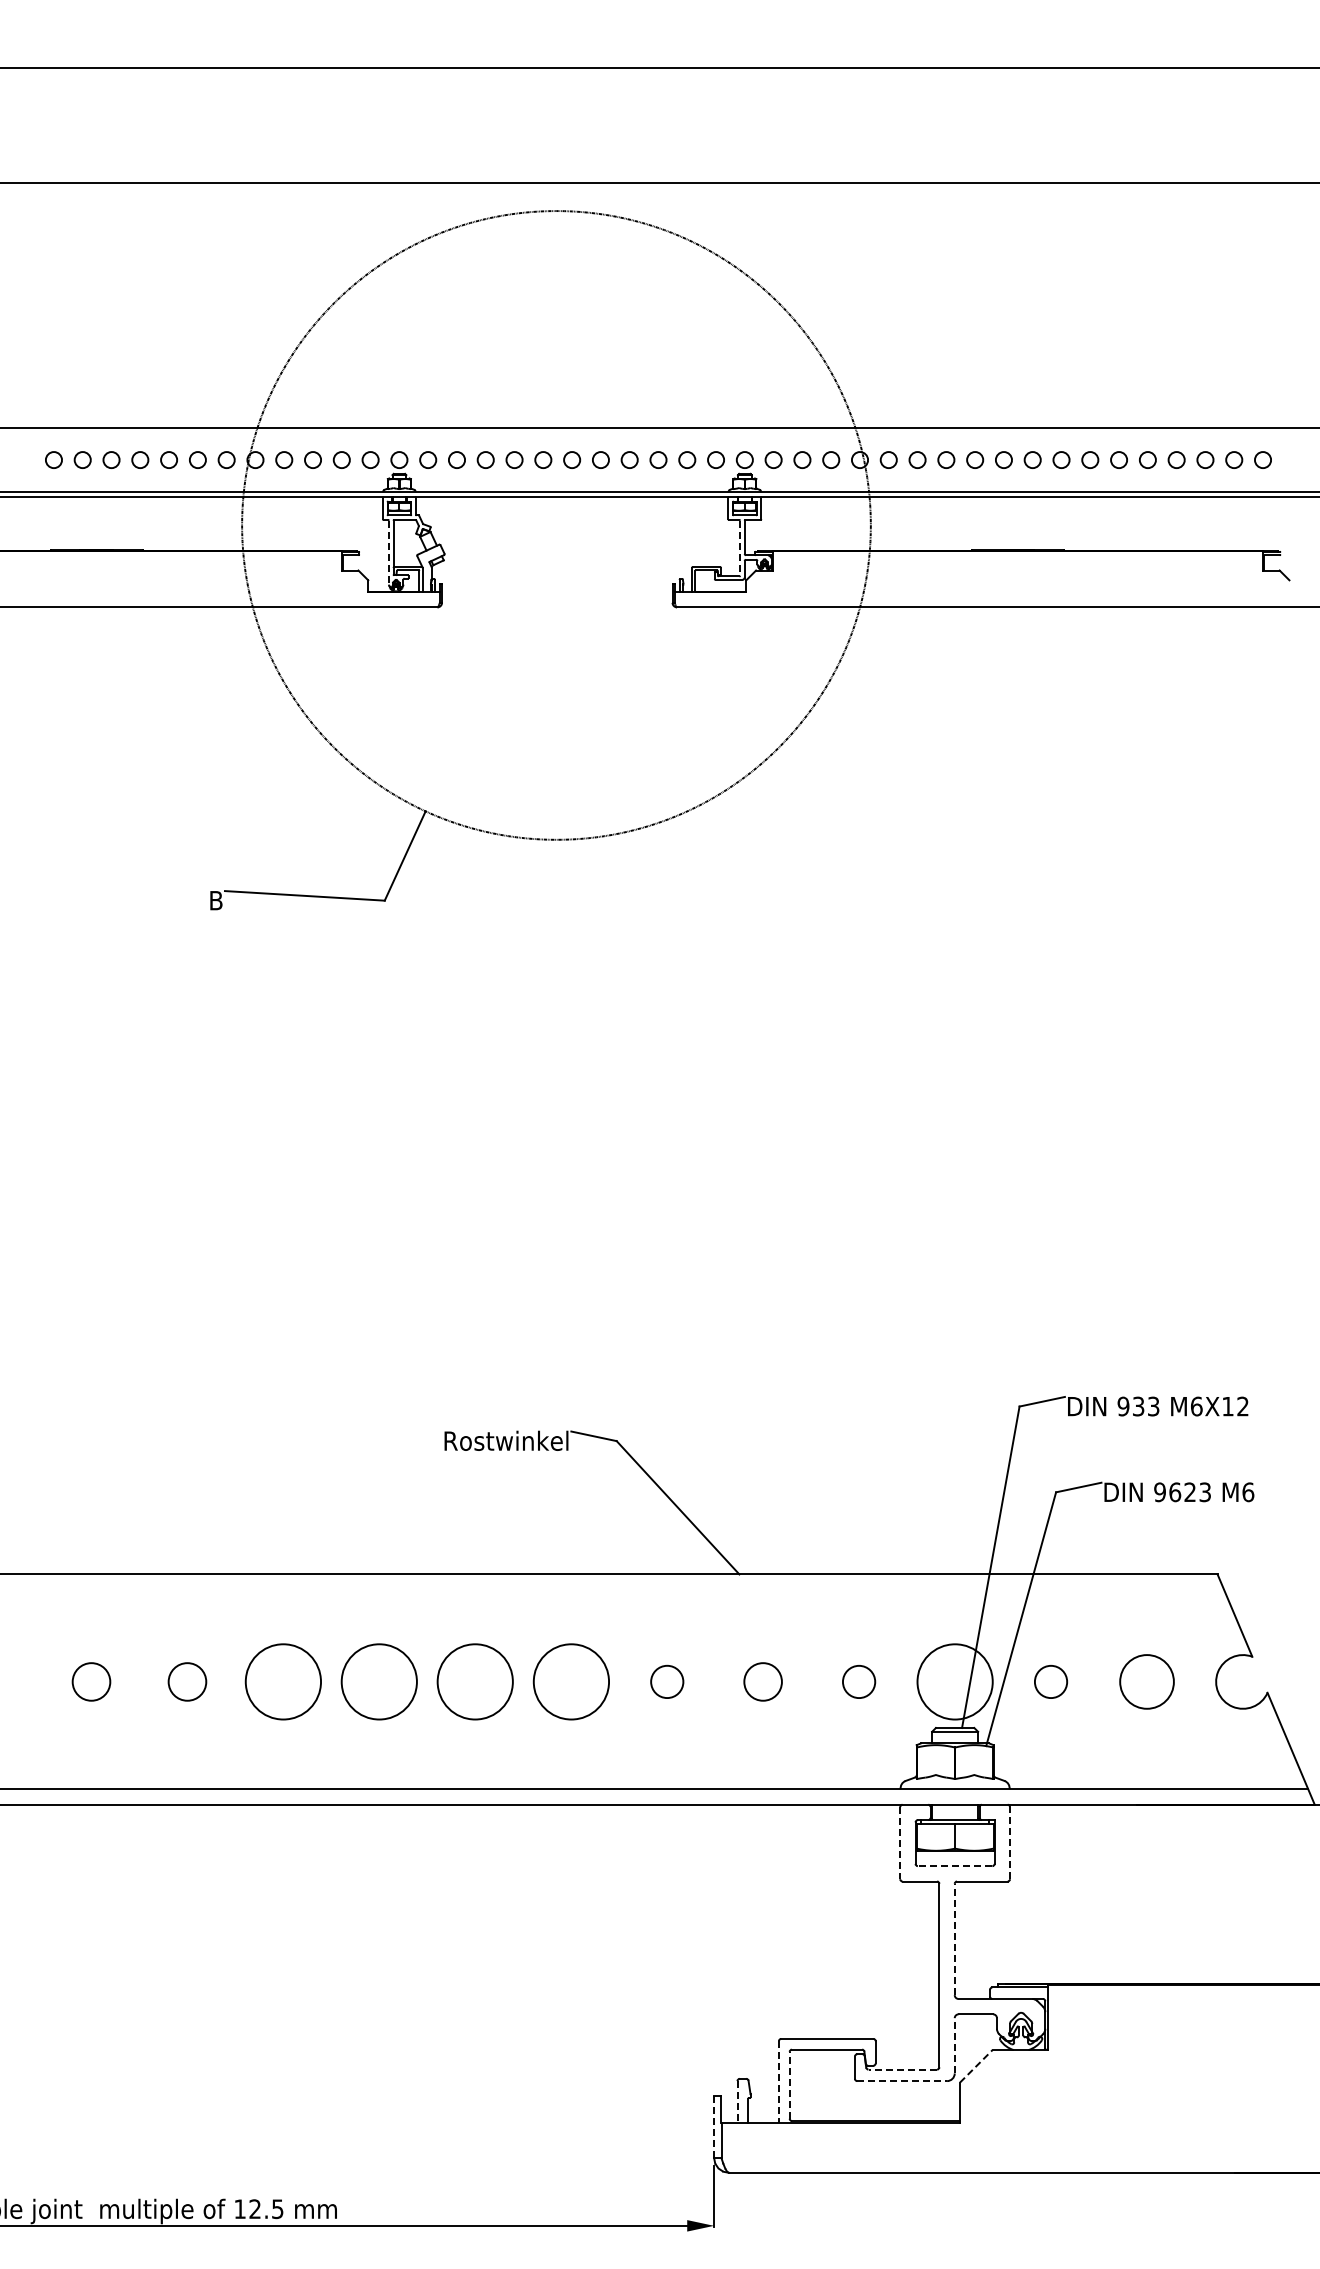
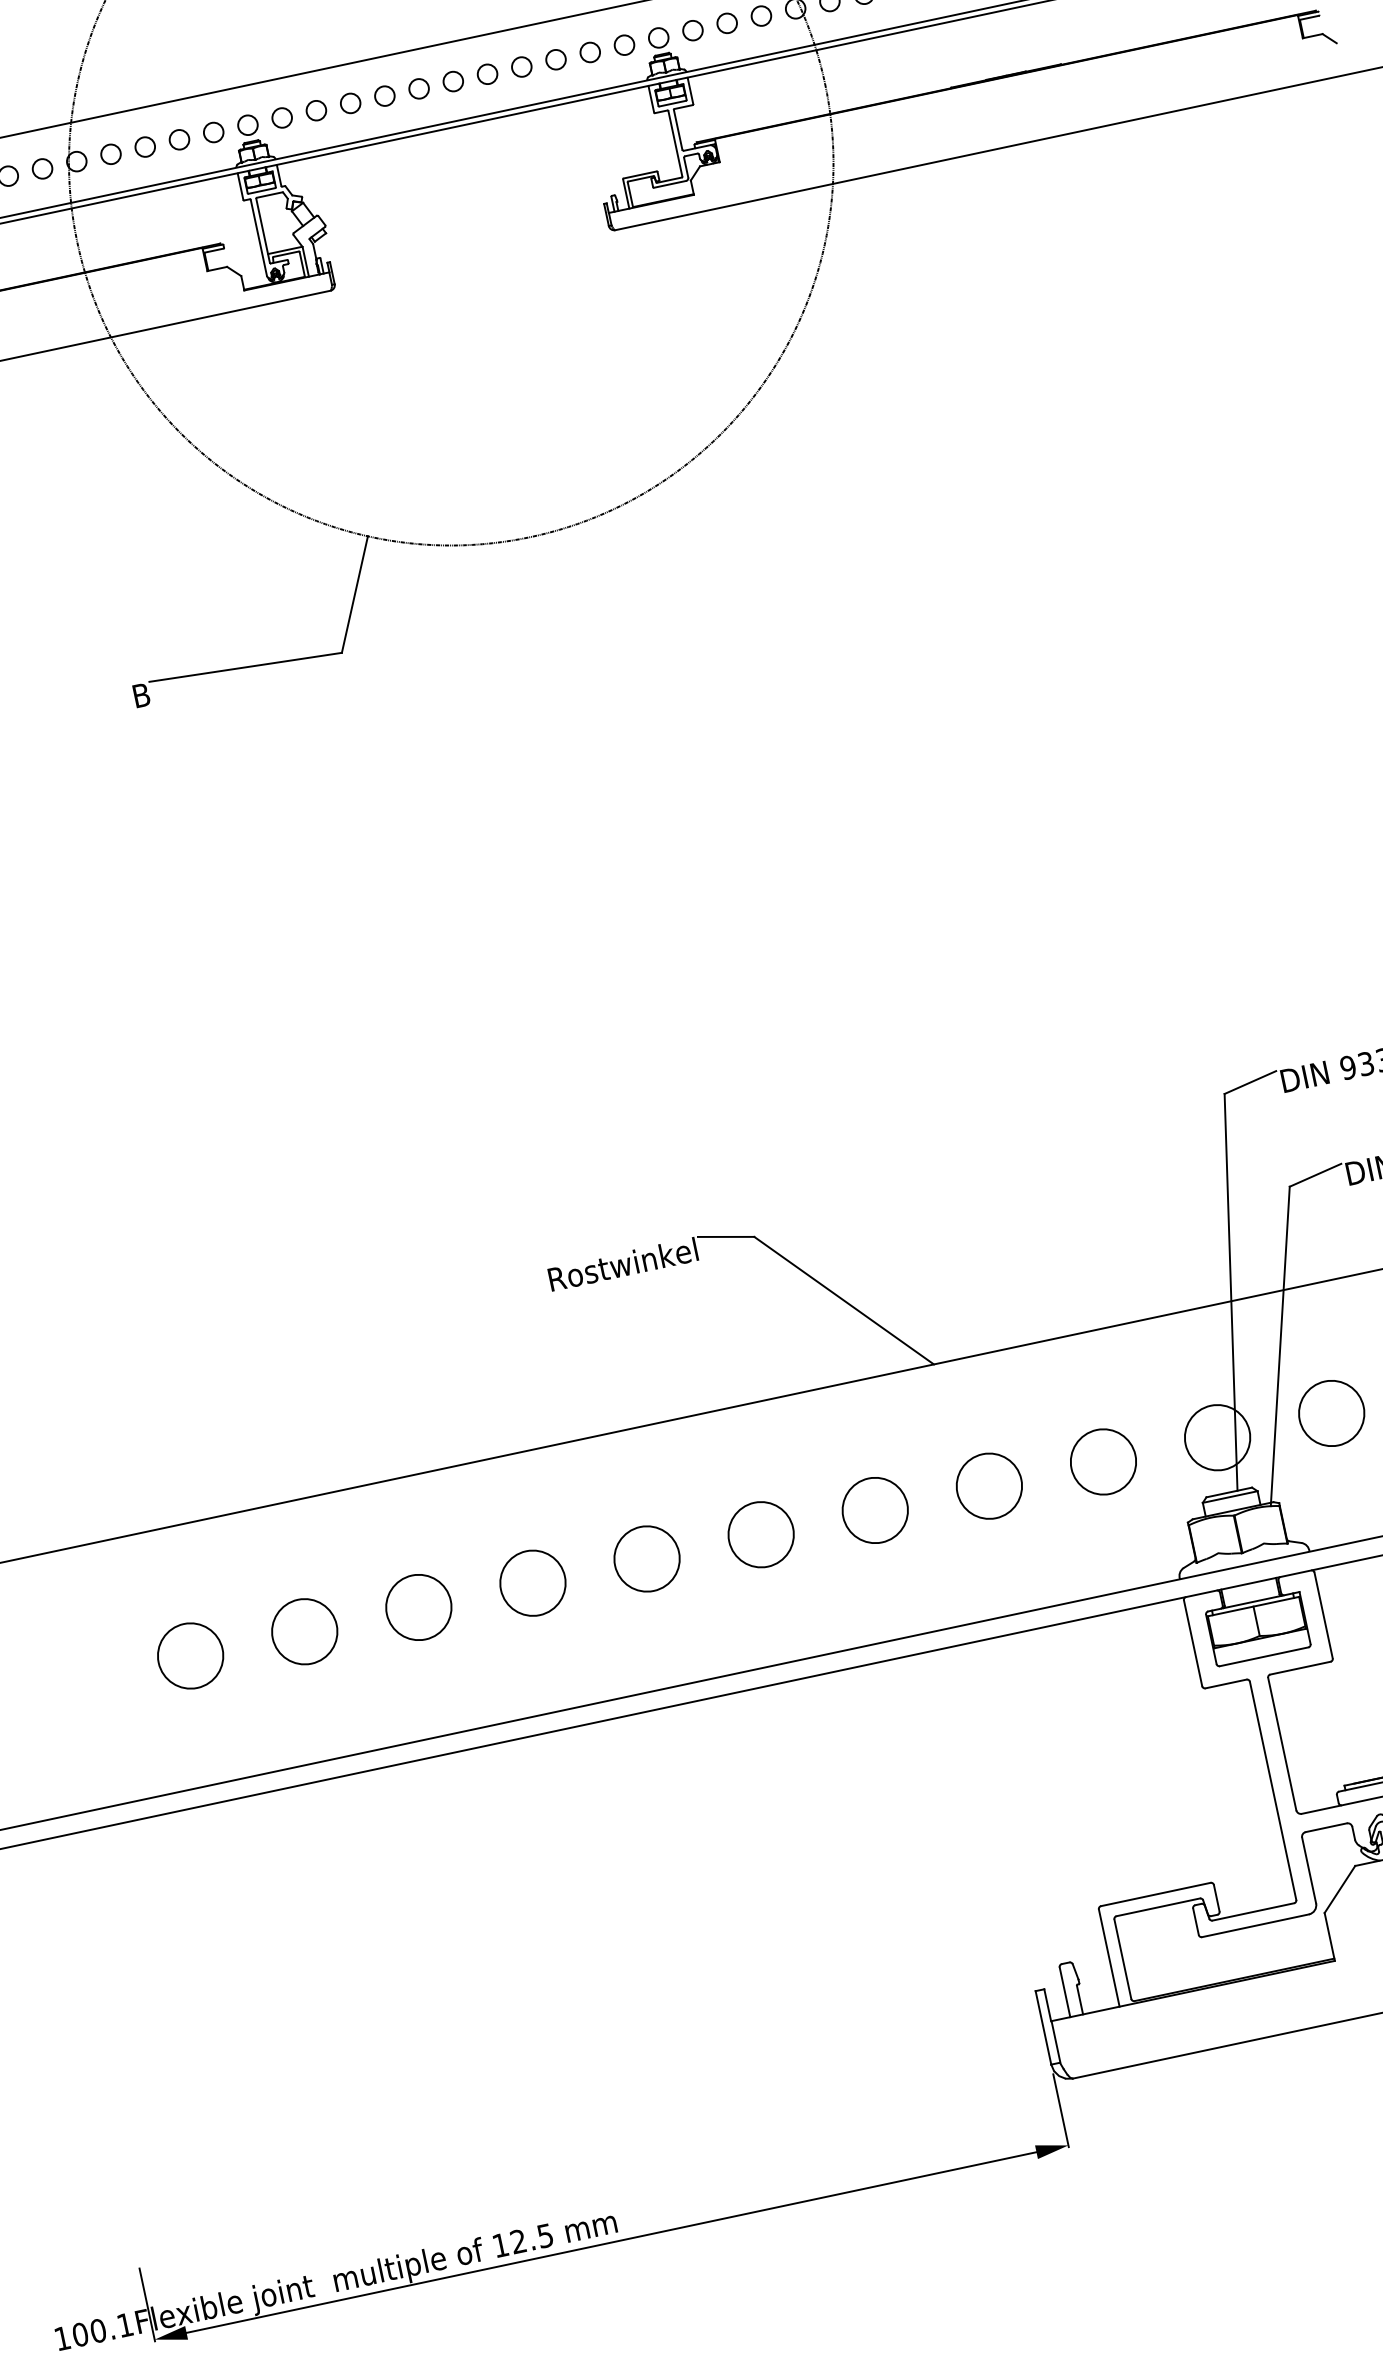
line: (740, 548) -> (675, 144), dashed -> solid
line: (388, 552) -> (258, 237), dashed -> solid
circle: (91, 1681) -> (190, 1655), size x1.43
circle: (187, 1681) -> (304, 1631), size x1.43
circle: (283, 1681) -> (418, 1606), size x0.71
circle: (379, 1681) -> (532, 1582), size x0.71
circle: (475, 1681) -> (647, 1558), size x0.71
circle: (570, 1681) -> (760, 1534), size x0.71
circle: (667, 1681) -> (875, 1509), size x1.67
circle: (762, 1681) -> (988, 1485), size x1.43
circle: (858, 1681) -> (1102, 1461), size x1.67
circle: (955, 1681) -> (1217, 1437), size x0.71
circle: (1050, 1681) -> (1330, 1413), size x1.67
line: (1010, 1842) -> (1324, 1614), dashed -> solid
line: (900, 1843) -> (1193, 1643), dashed -> solid
line: (954, 1866) -> (1263, 1657), dashed -> solid
line: (954, 1939) -> (1281, 1744), dashed -> solid
line: (954, 2045) -> (1308, 1870), dashed -> solid
line: (976, 2065) -> (1339, 1888), dashed -> solid
line: (902, 2069) -> (1252, 1911), dashed -> solid
line: (902, 2081) -> (1256, 1926), dashed -> solid
line: (778, 2082) -> (1108, 1958), dashed -> solid
line: (789, 2084) -> (1122, 1958), dashed -> solid
line: (737, 2102) -> (1065, 1992), dashed -> solid
line: (714, 2126) -> (1043, 2027), dashed -> solid

